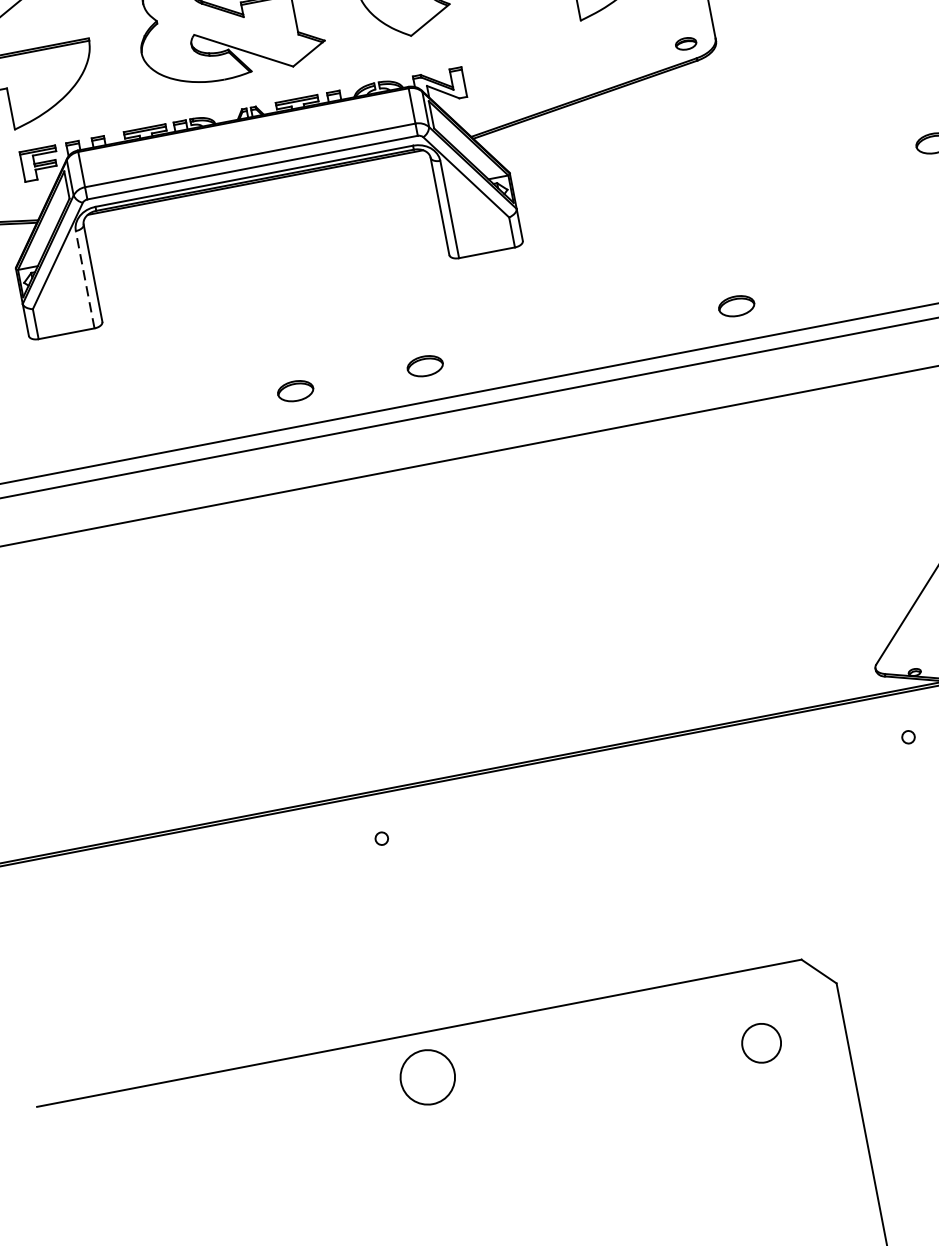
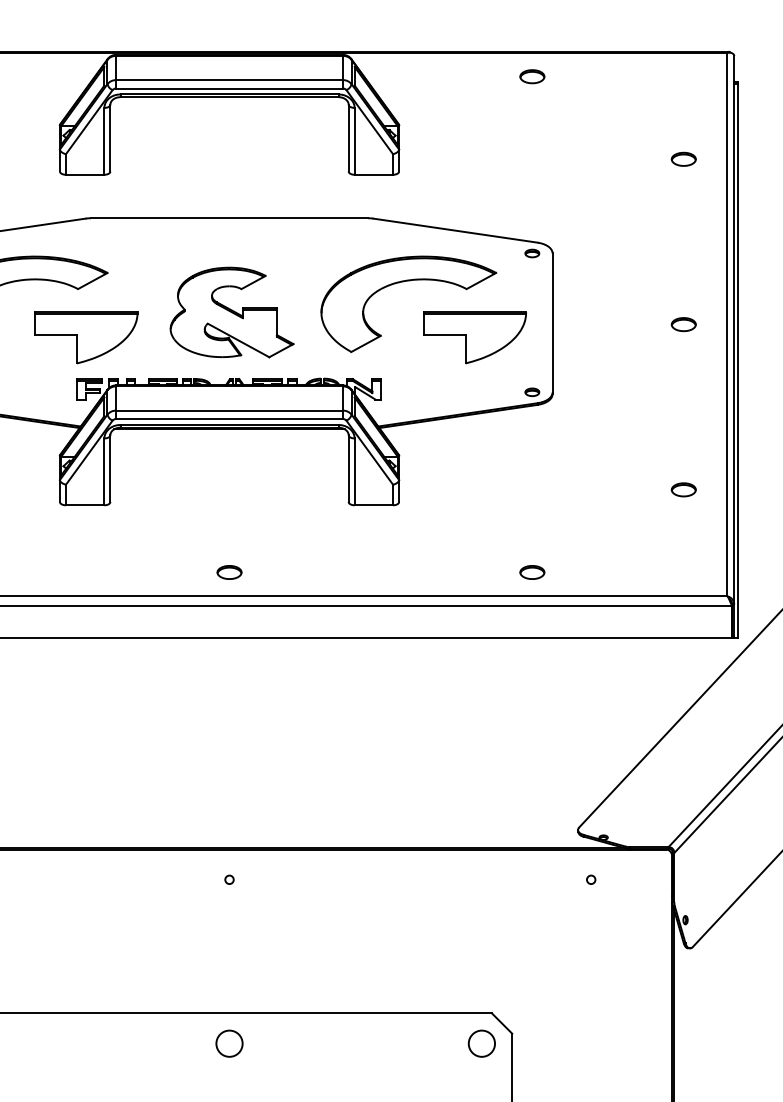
line: (85, 279) -> (104, 471), dashed -> solid
part: (425, 366) -> (318, 572), removed
circle: (760, 1043) -> (481, 1043), moved
circle: (427, 1077) -> (229, 1043), size x0.71

